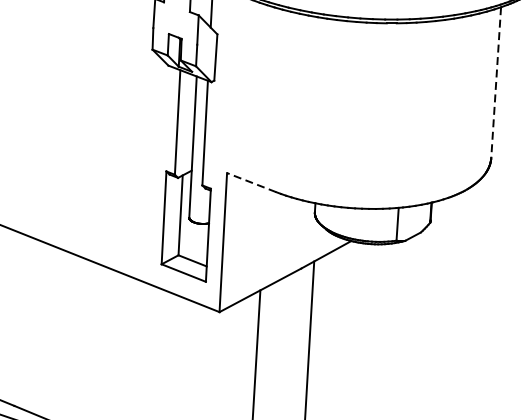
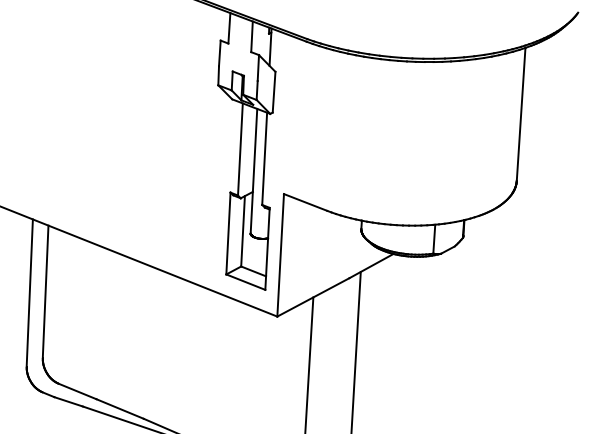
line: (496, 82) -> (521, 114), dashed -> solid
line: (251, 182) -> (305, 202), dashed -> solid

